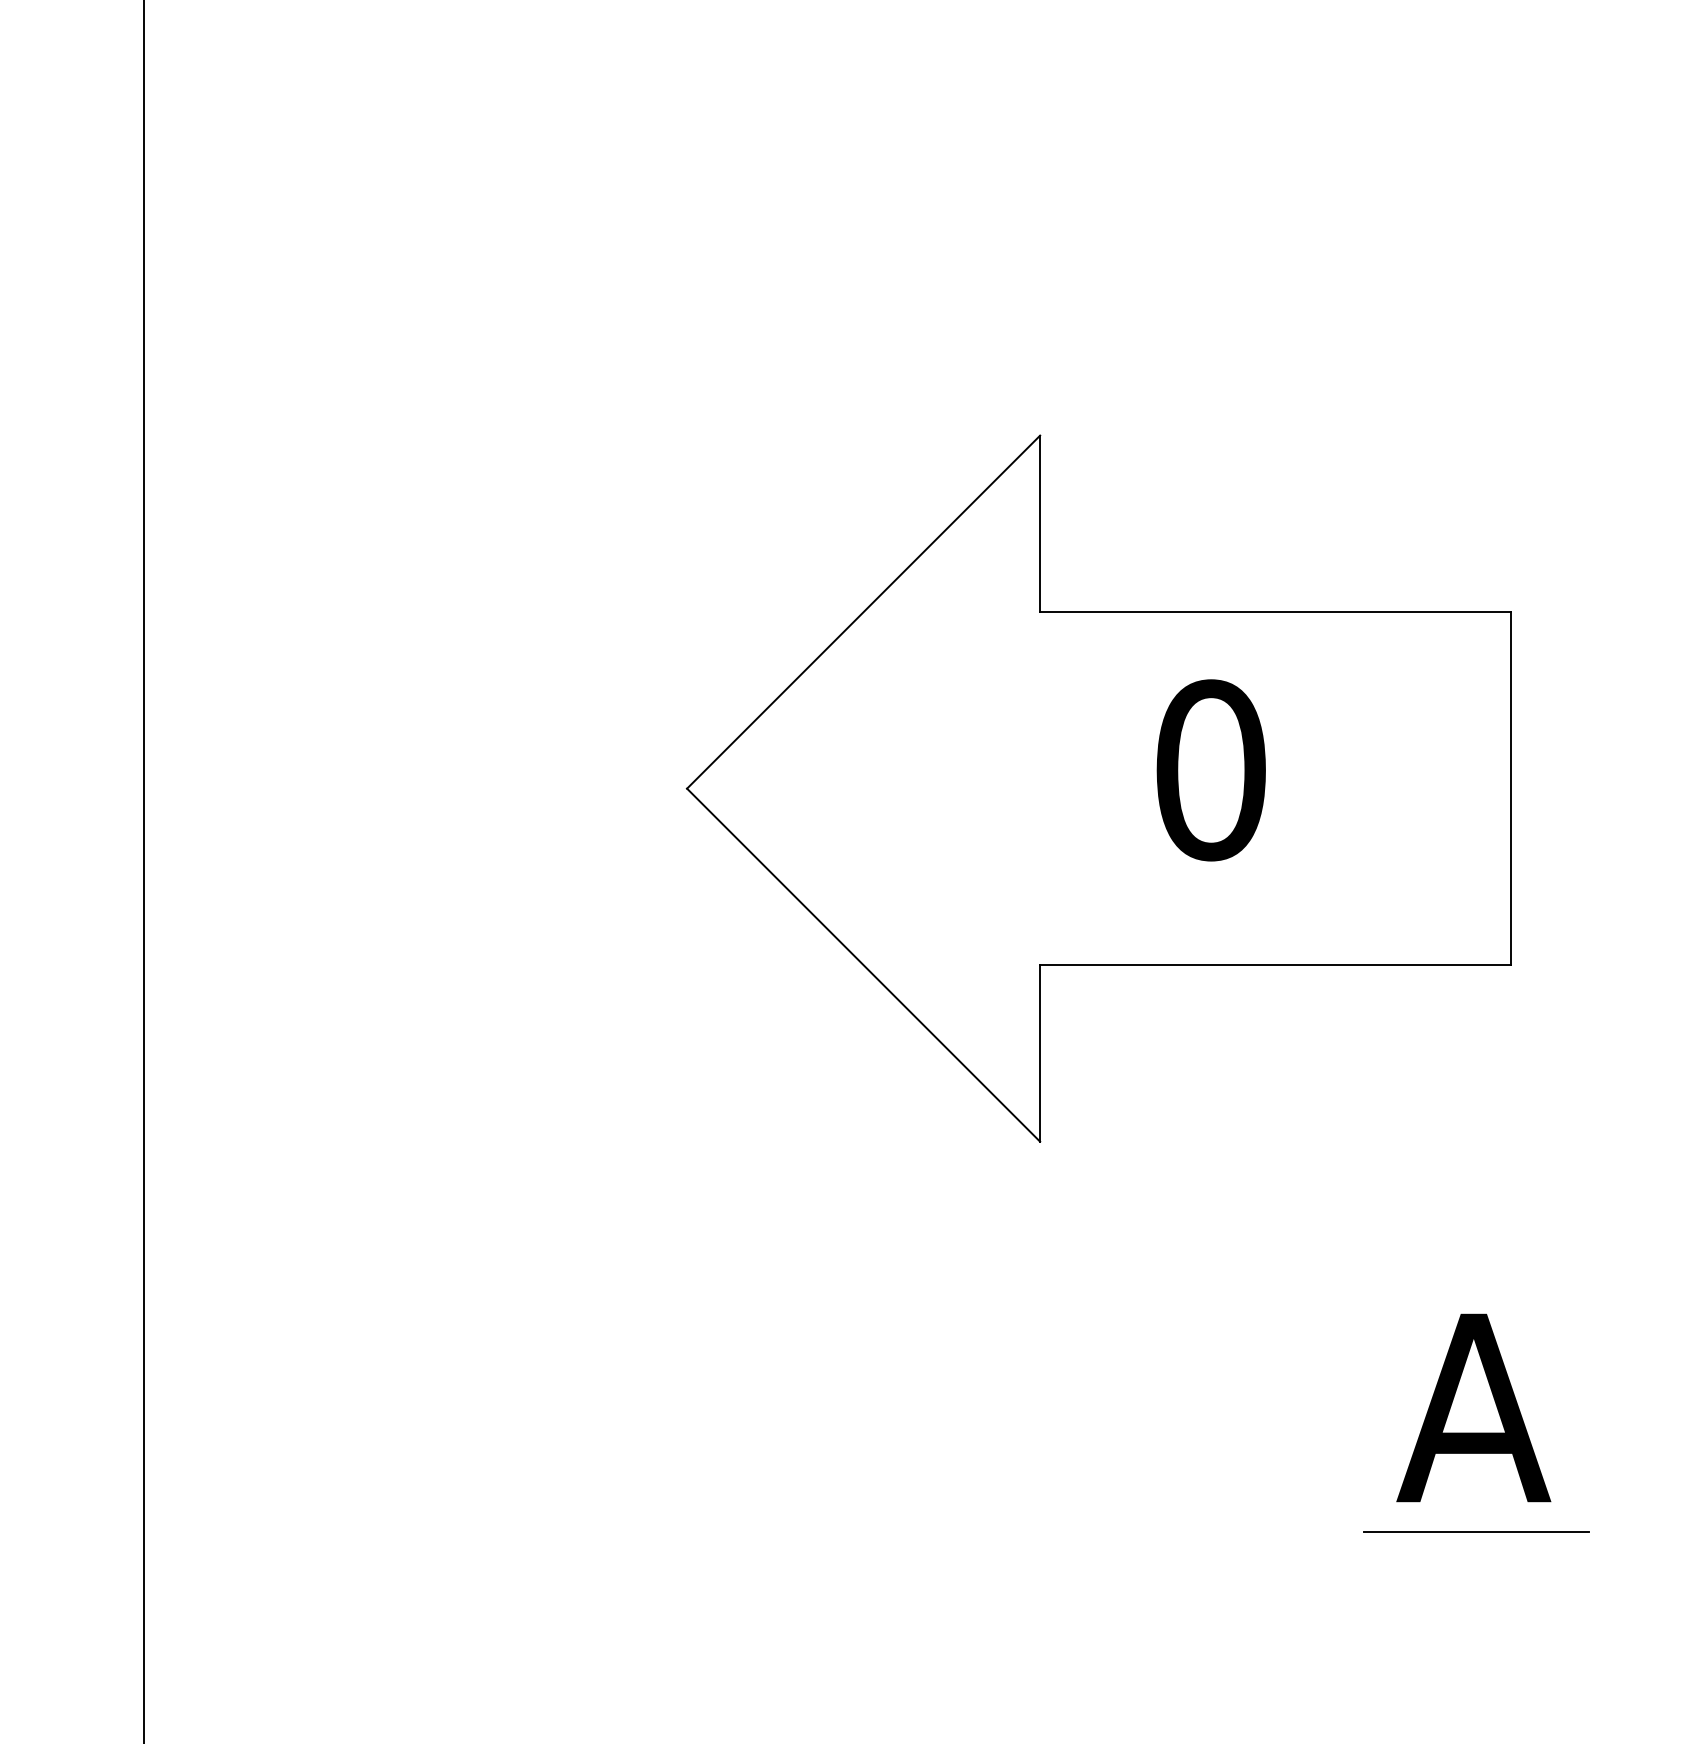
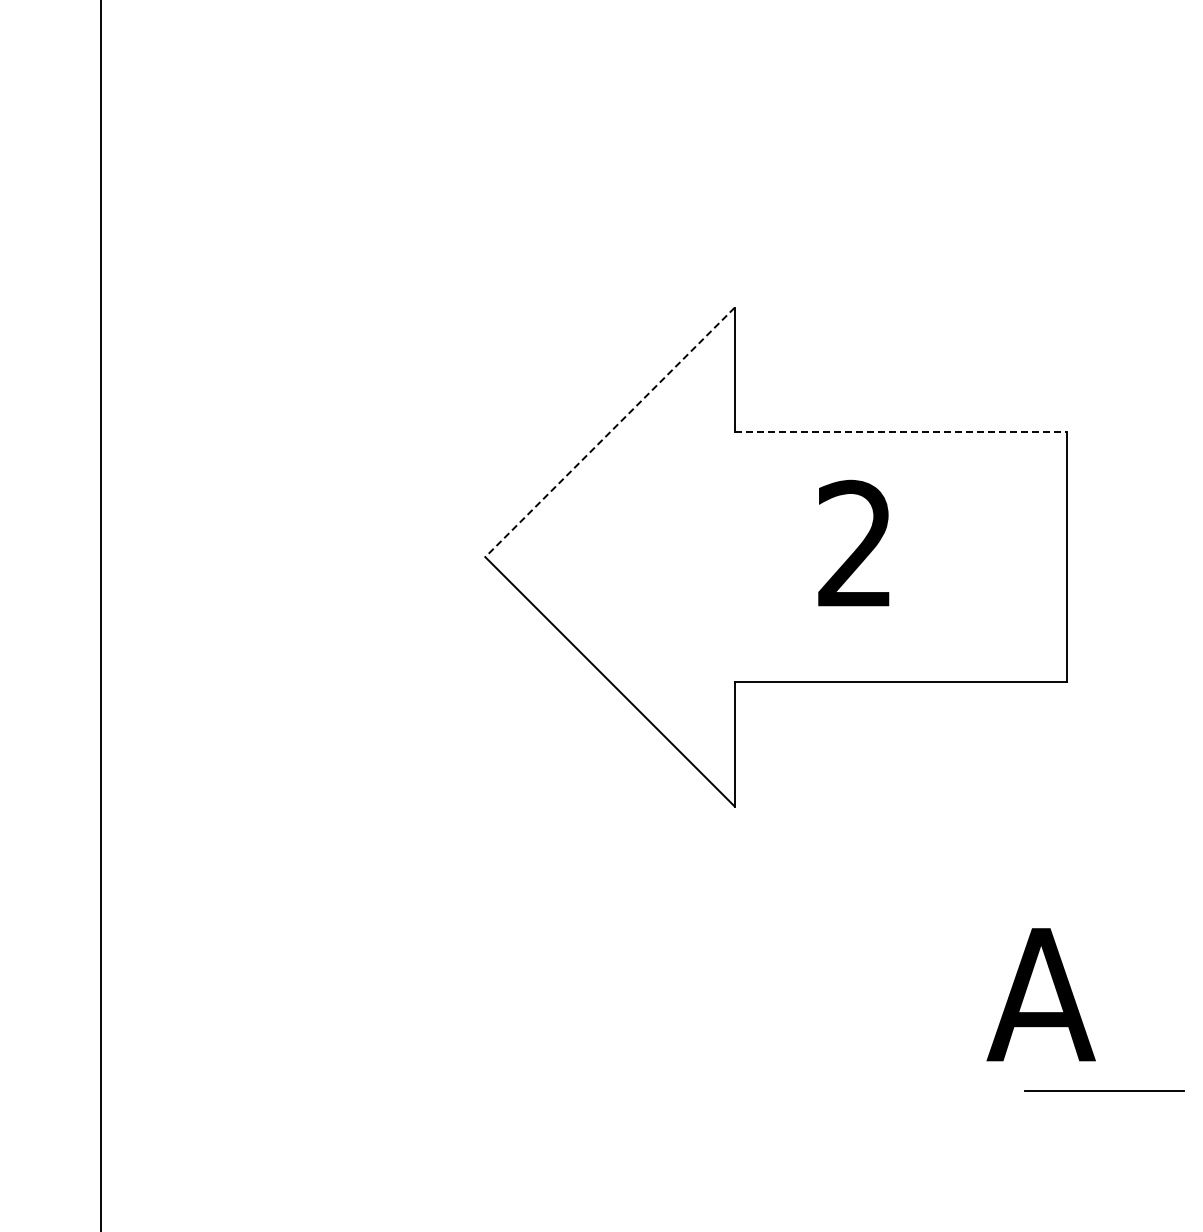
line: (862, 612) -> (609, 432), solid -> dashed
line: (1276, 612) -> (901, 432), solid -> dashed
text: (1210, 769) -> (855, 543), 0 -> 2
line: (1477, 1532) -> (1104, 1090), moved

